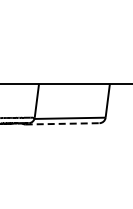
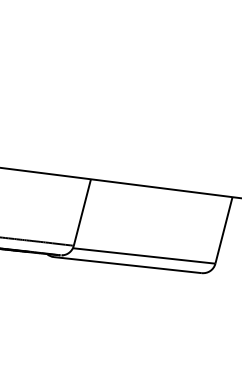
line: (62, 123) -> (127, 264), dashed -> solid

